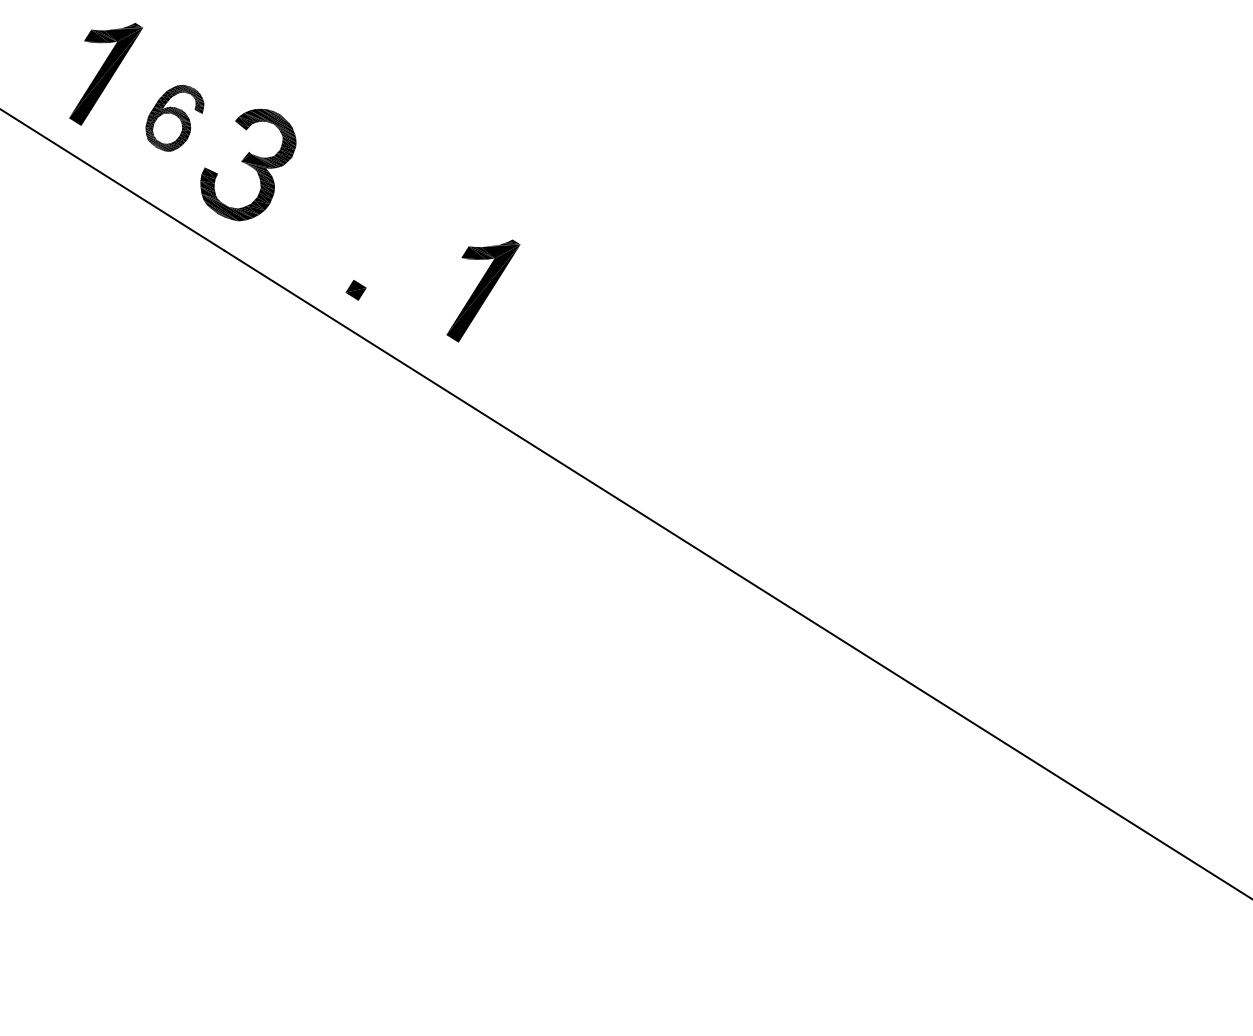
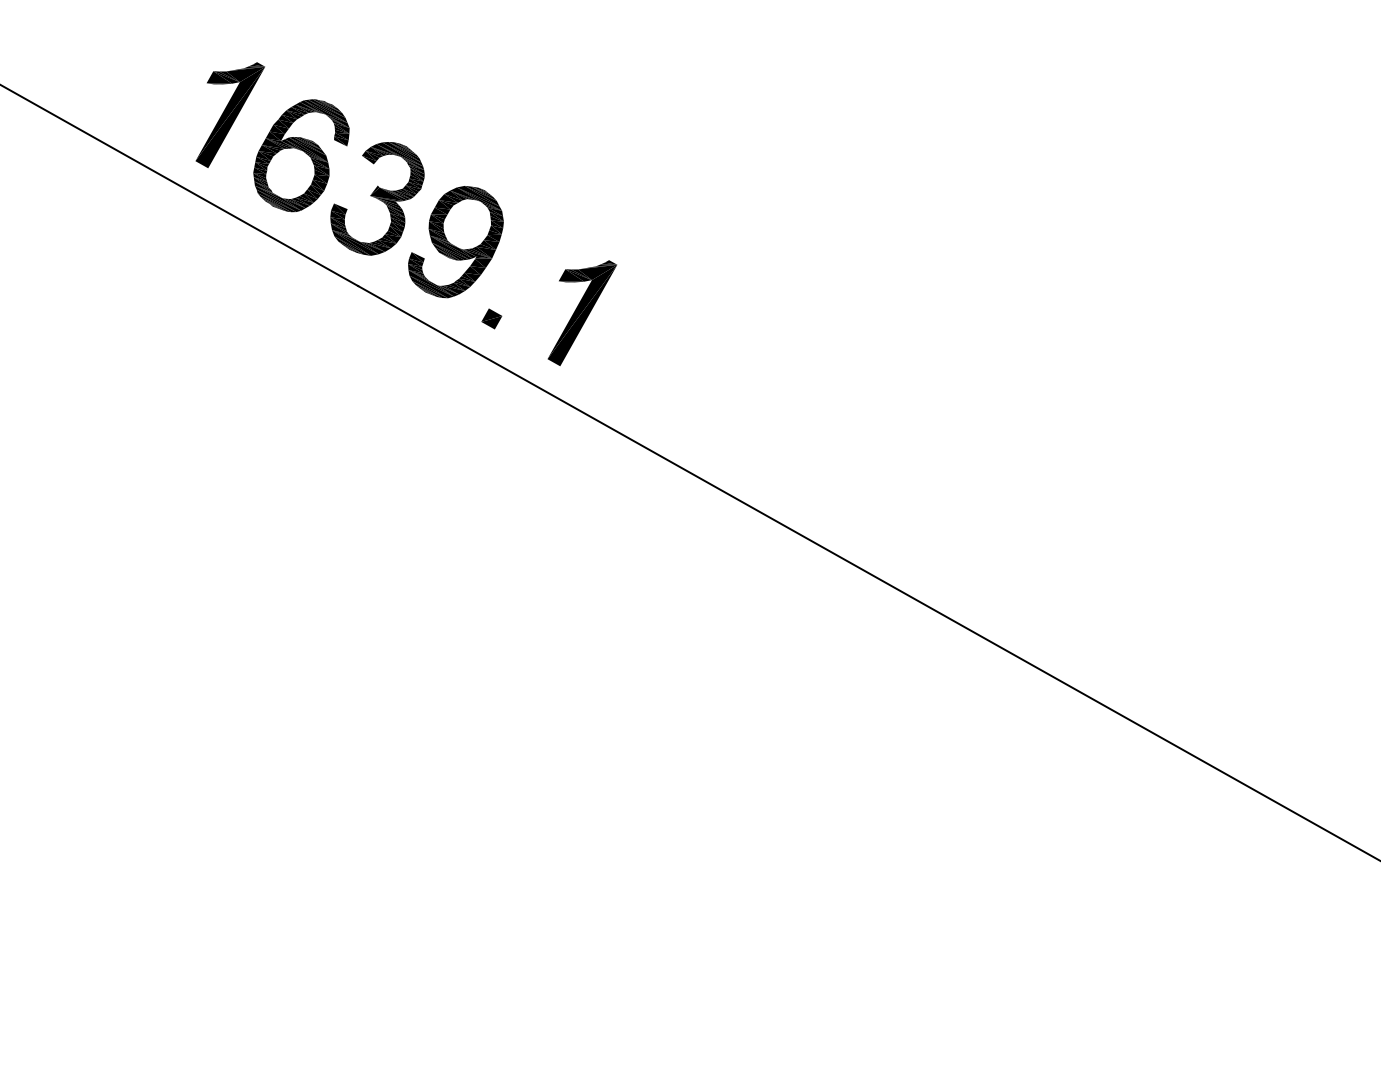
part: (174, 117) -> (301, 155), size x1.67
part: (323, 212) -> (455, 242), added
part: (483, 290) -> (582, 312), moved

